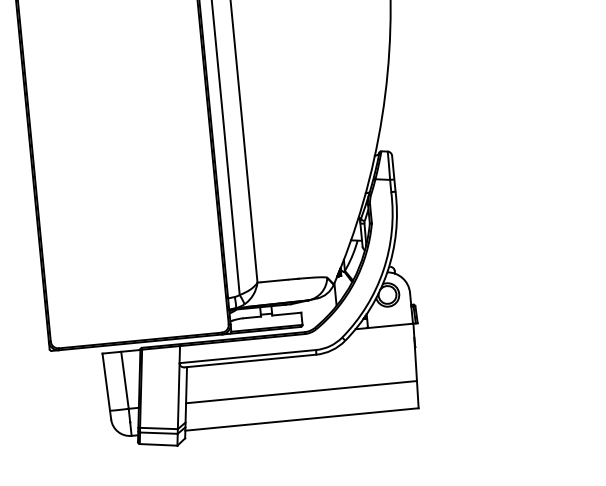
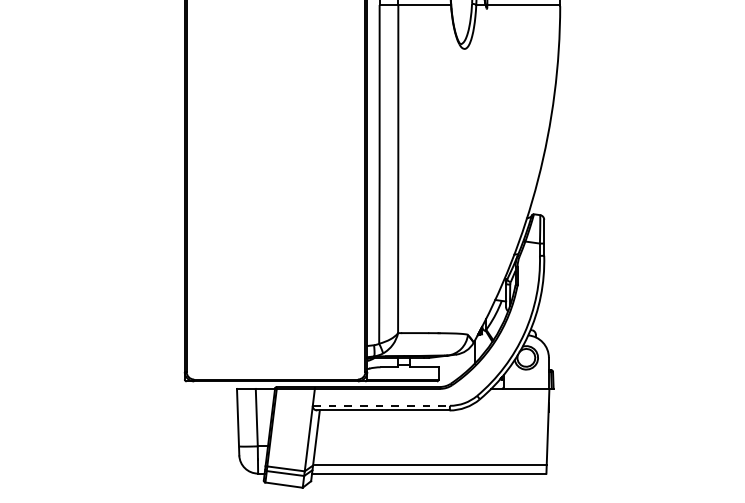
line: (247, 356) -> (381, 405), solid -> dashed
line: (301, 392) -> (431, 465), moved

